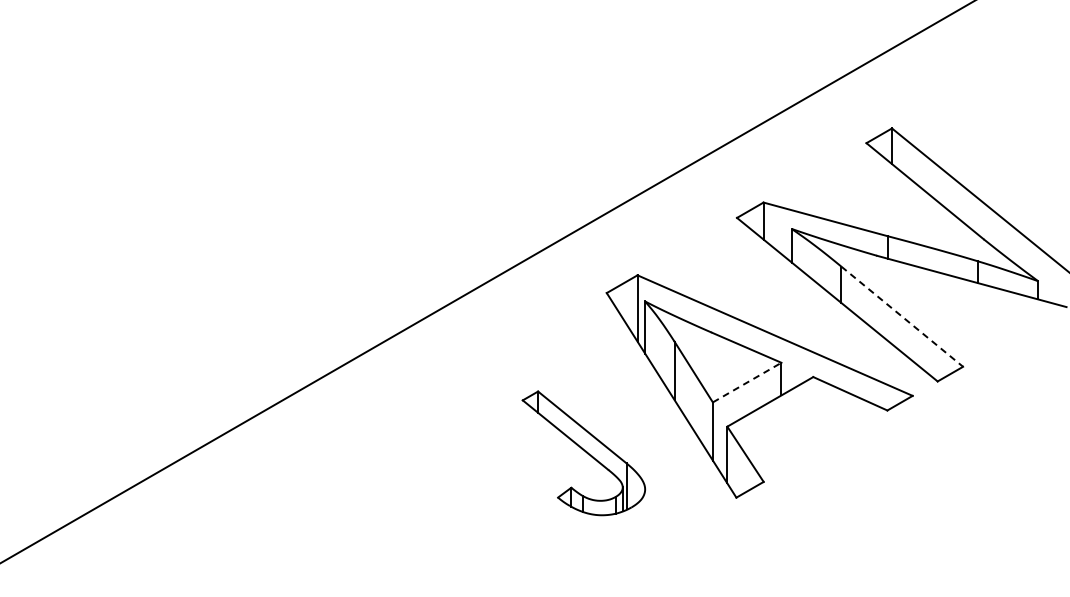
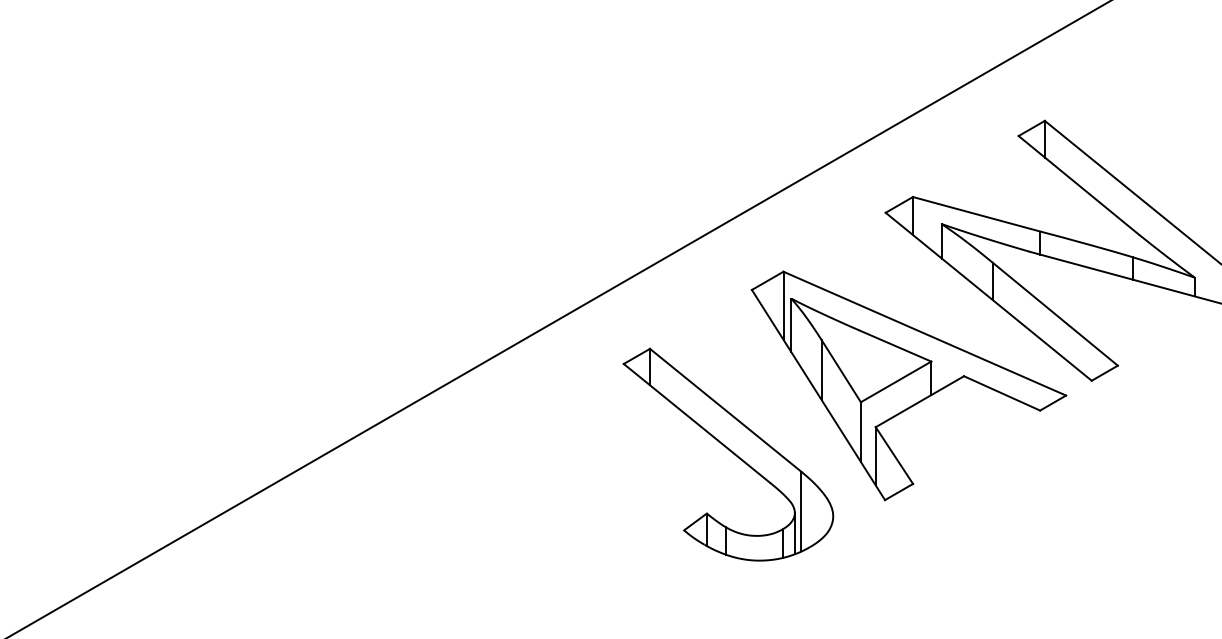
line: (902, 316) -> (1055, 314), dashed -> solid
line: (747, 382) -> (896, 381), dashed -> solid
part: (583, 453) -> (728, 454), size x1.67

